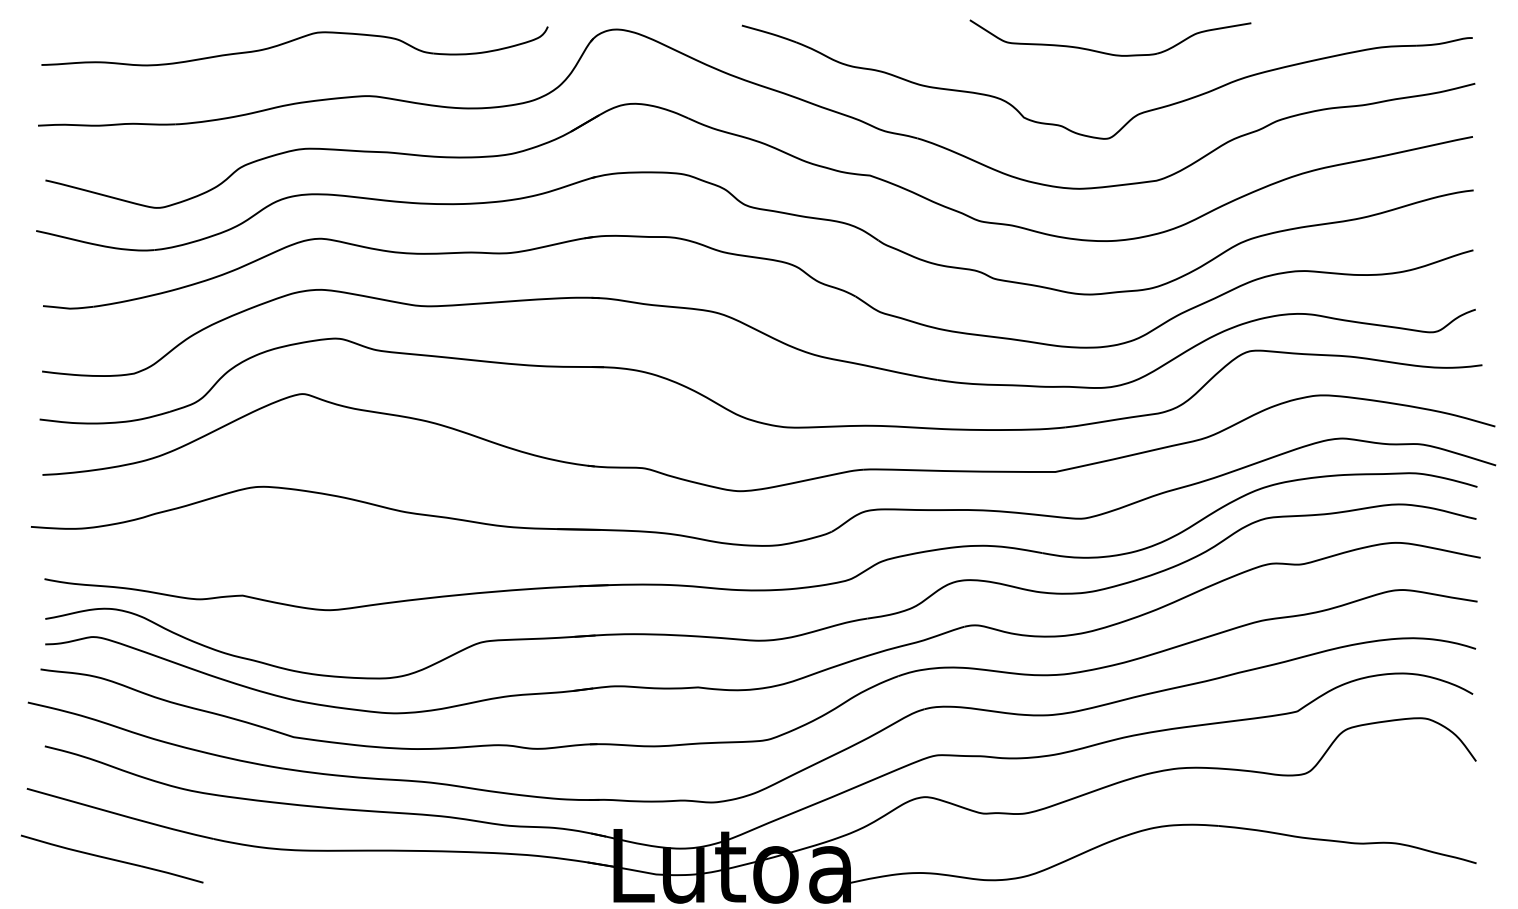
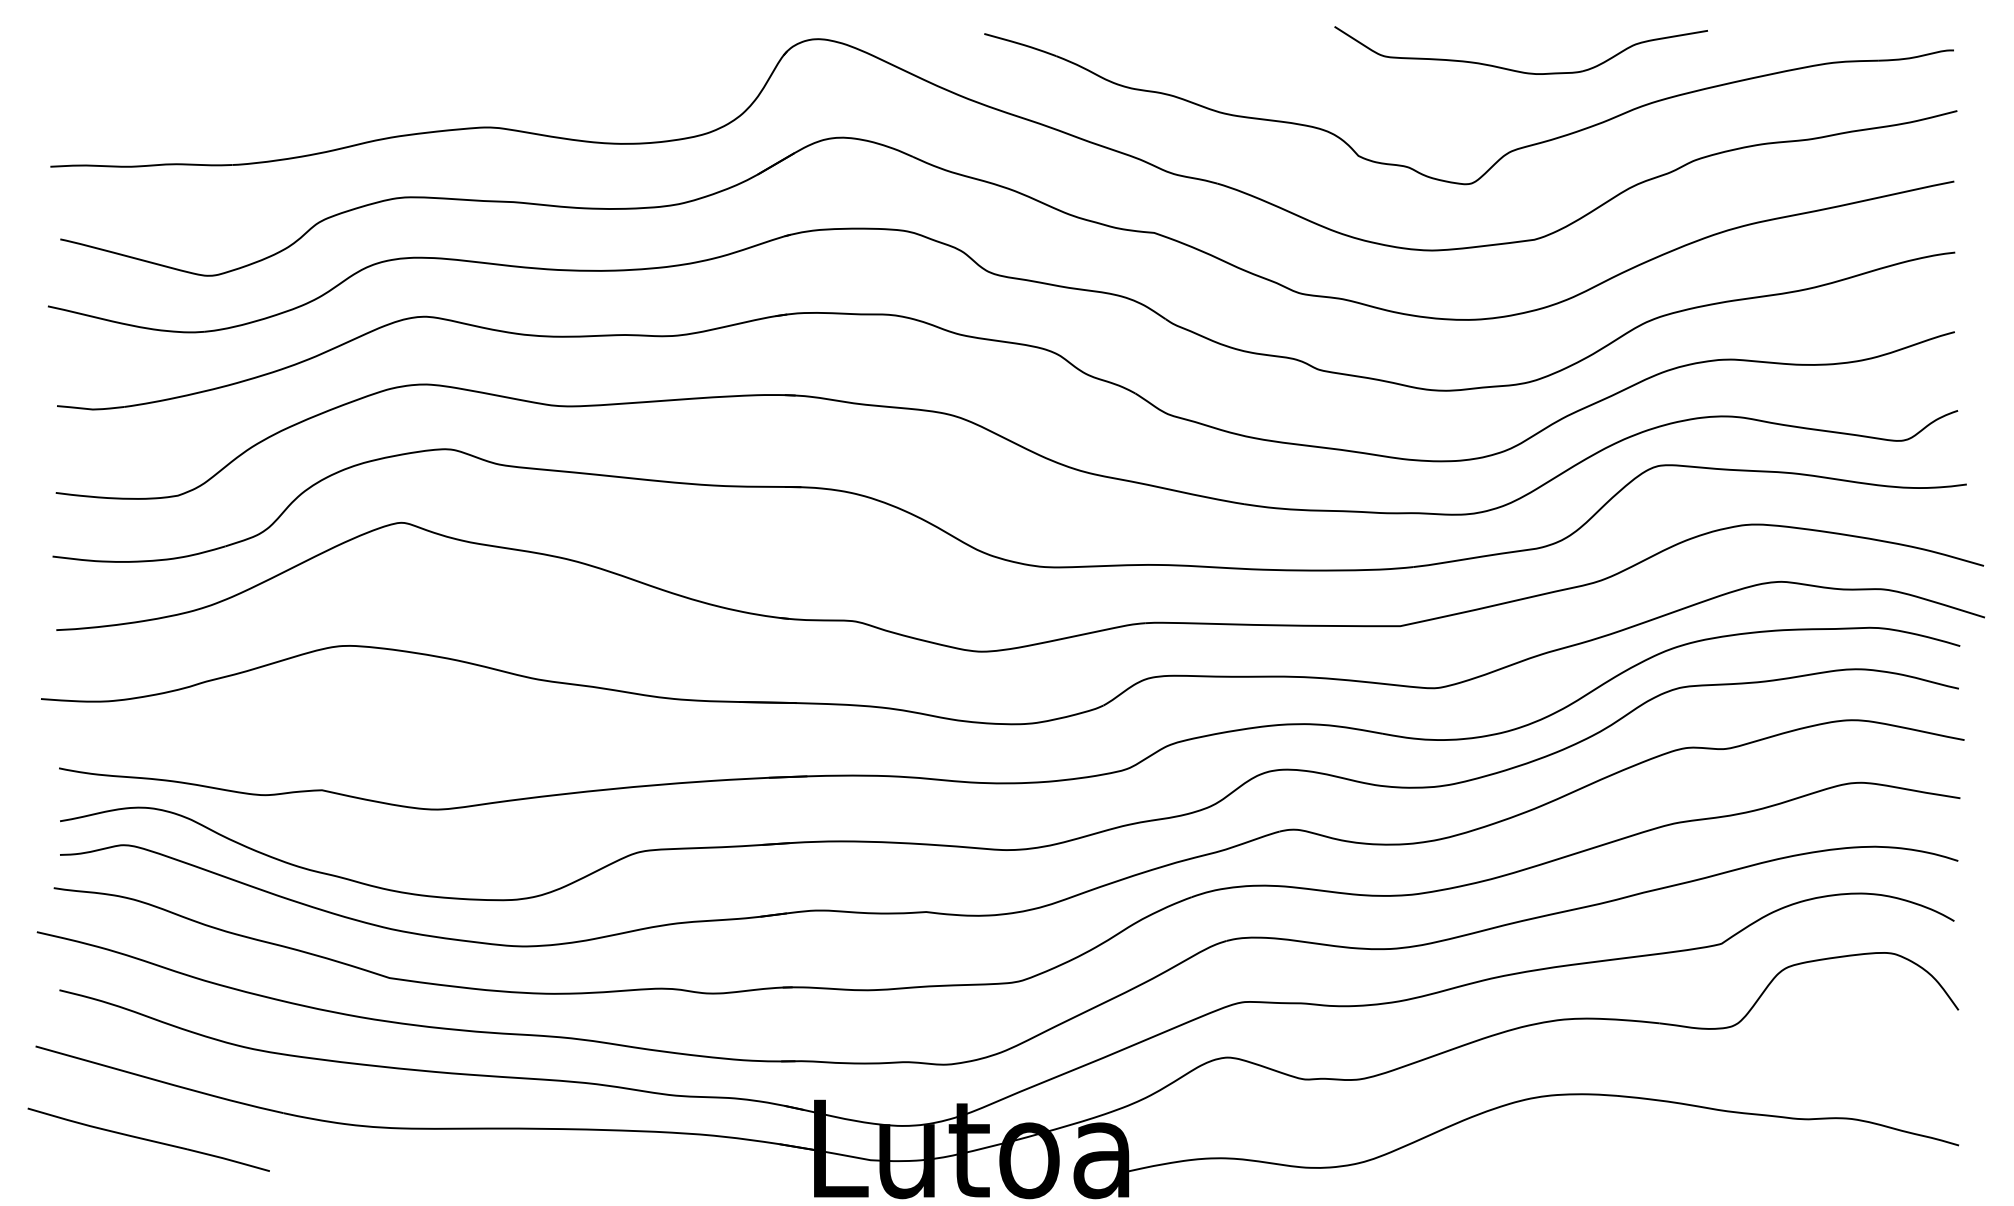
part: (294, 46) -> (390, 61), removed
part: (1107, 52) -> (1517, 69), moved

